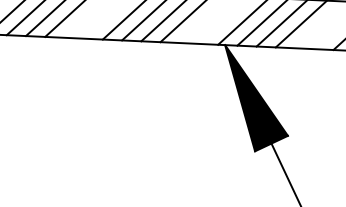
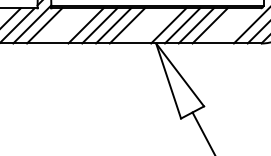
fill: (256, 98) -> (180, 80), removed

